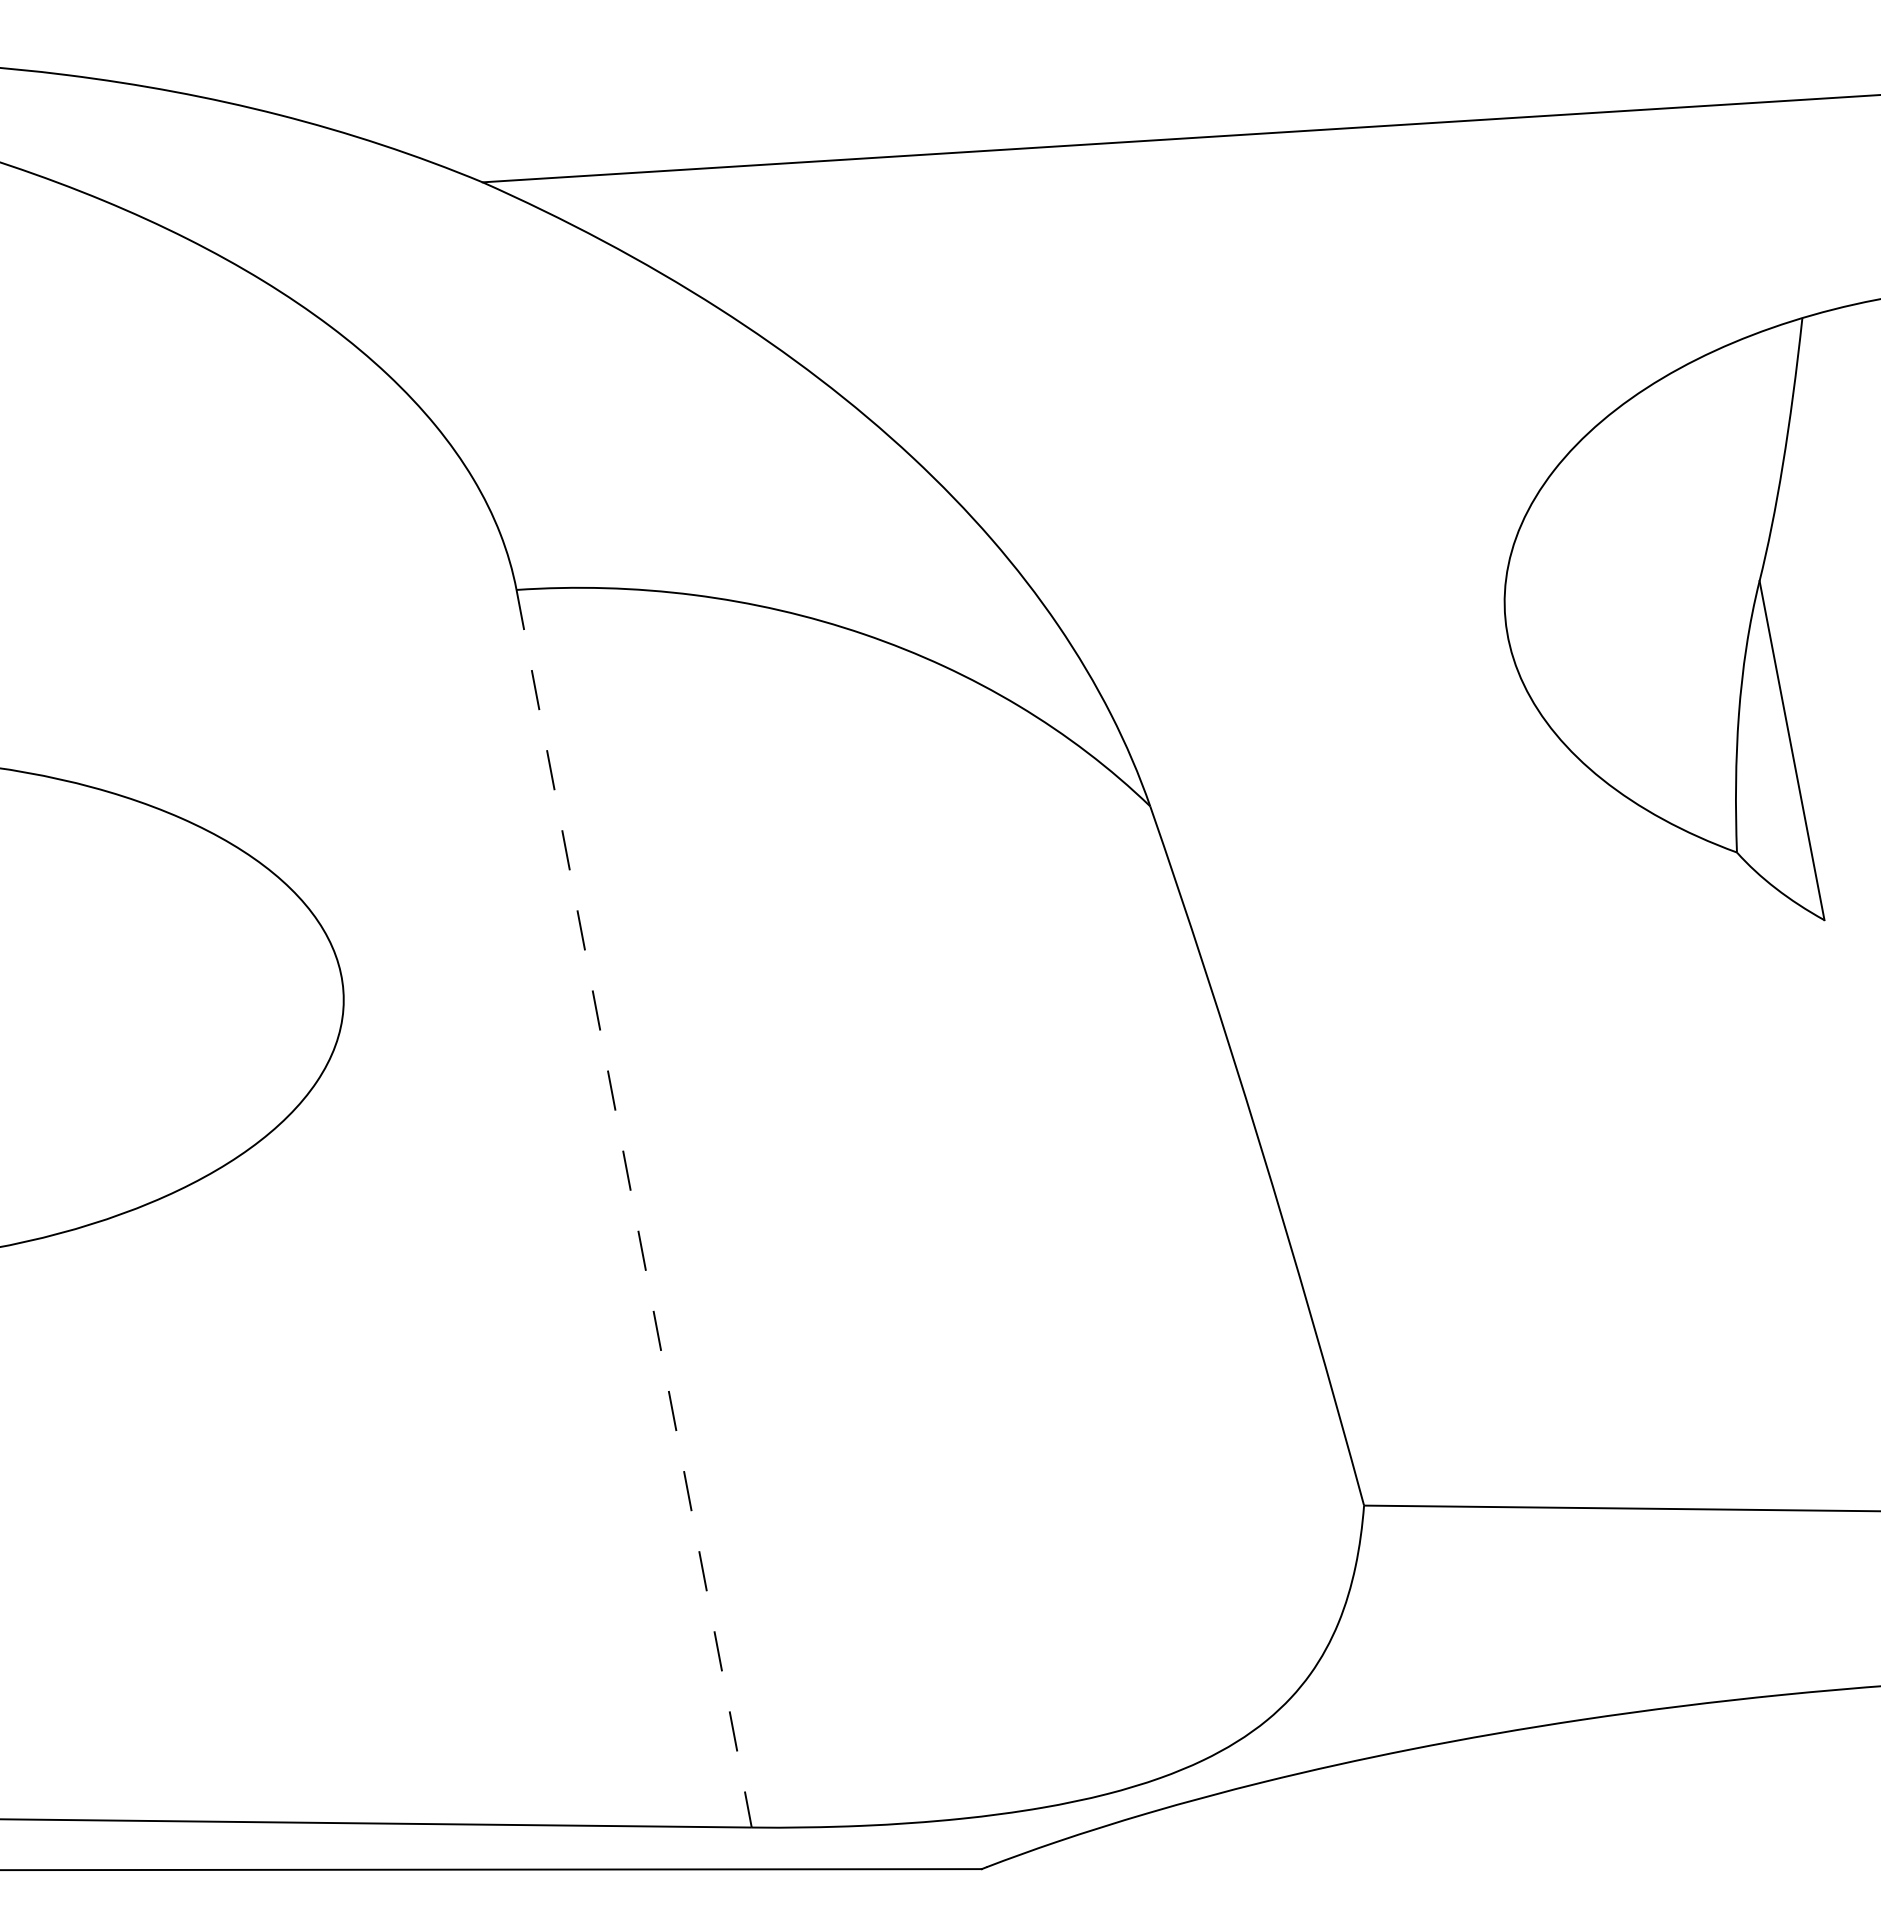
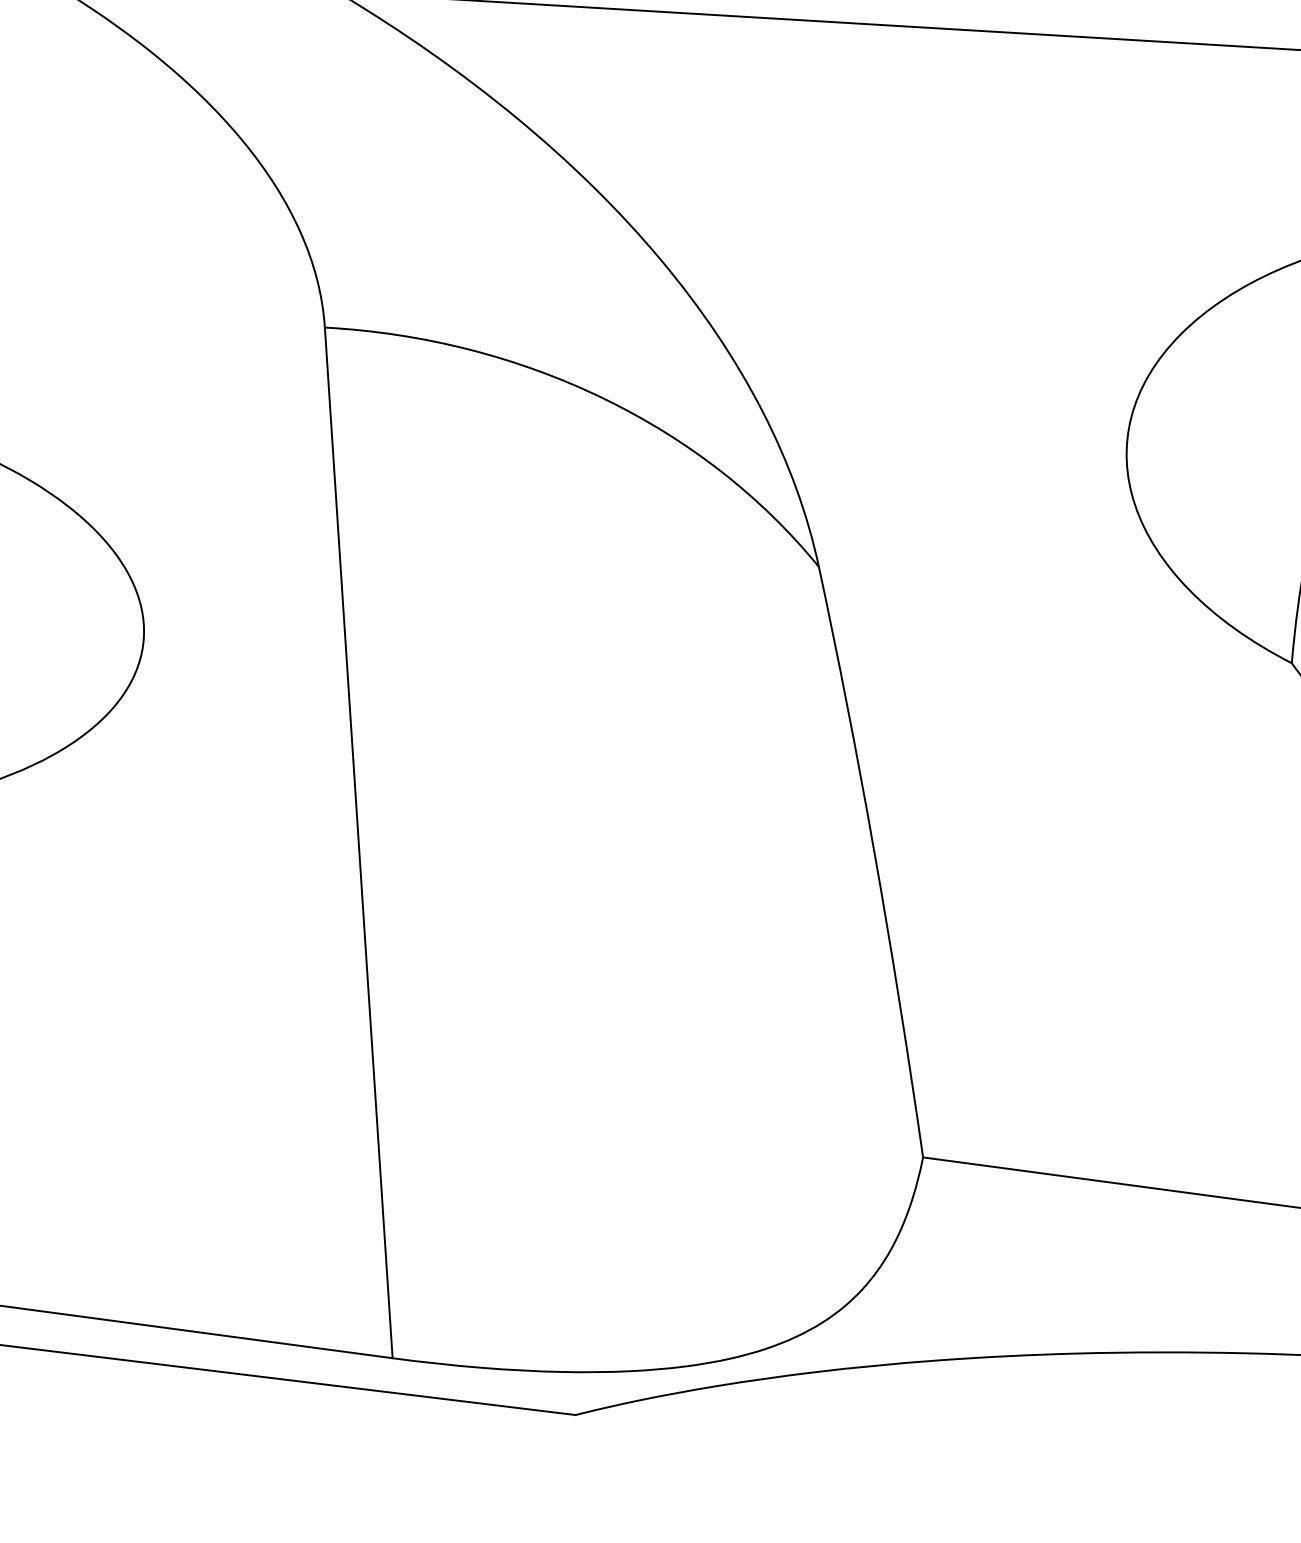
line: (634, 1208) -> (359, 842), dashed -> solid

